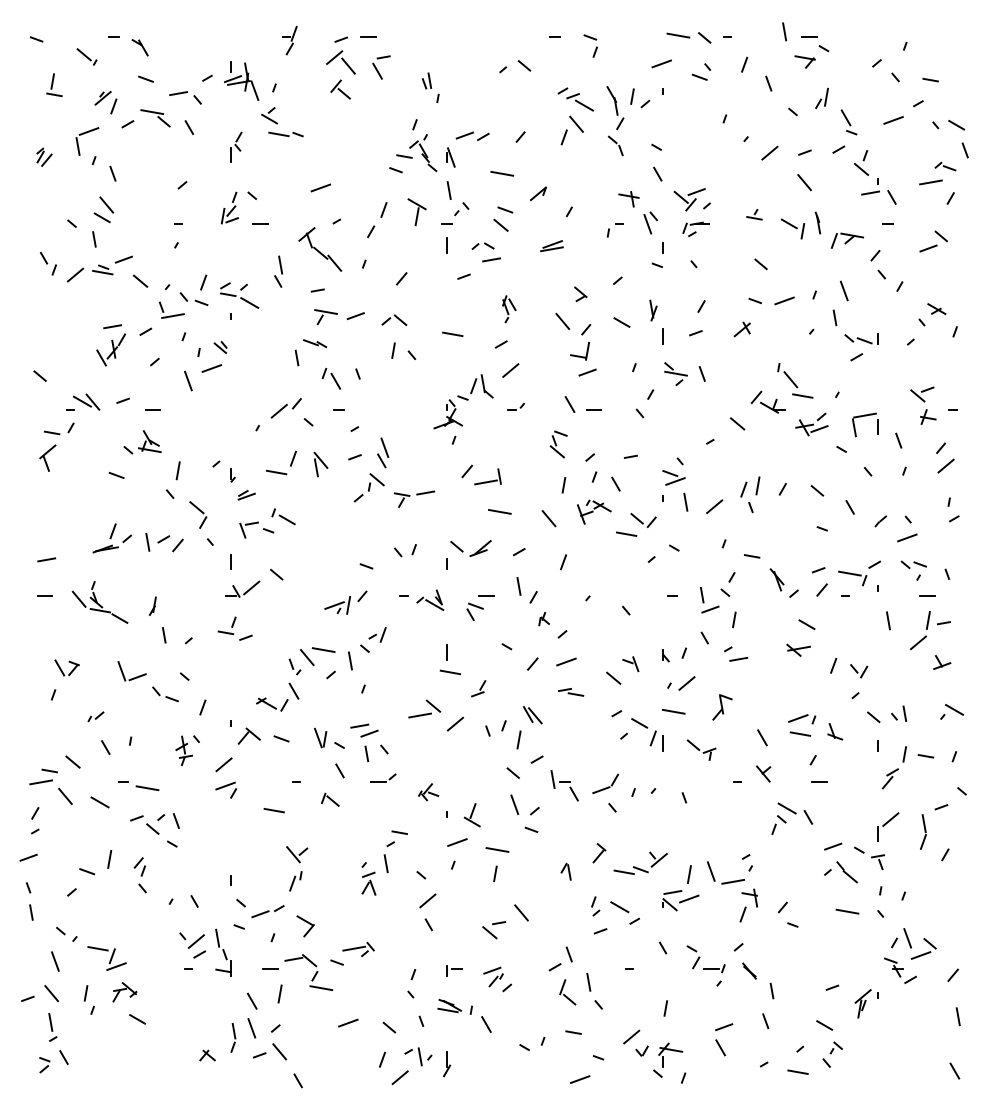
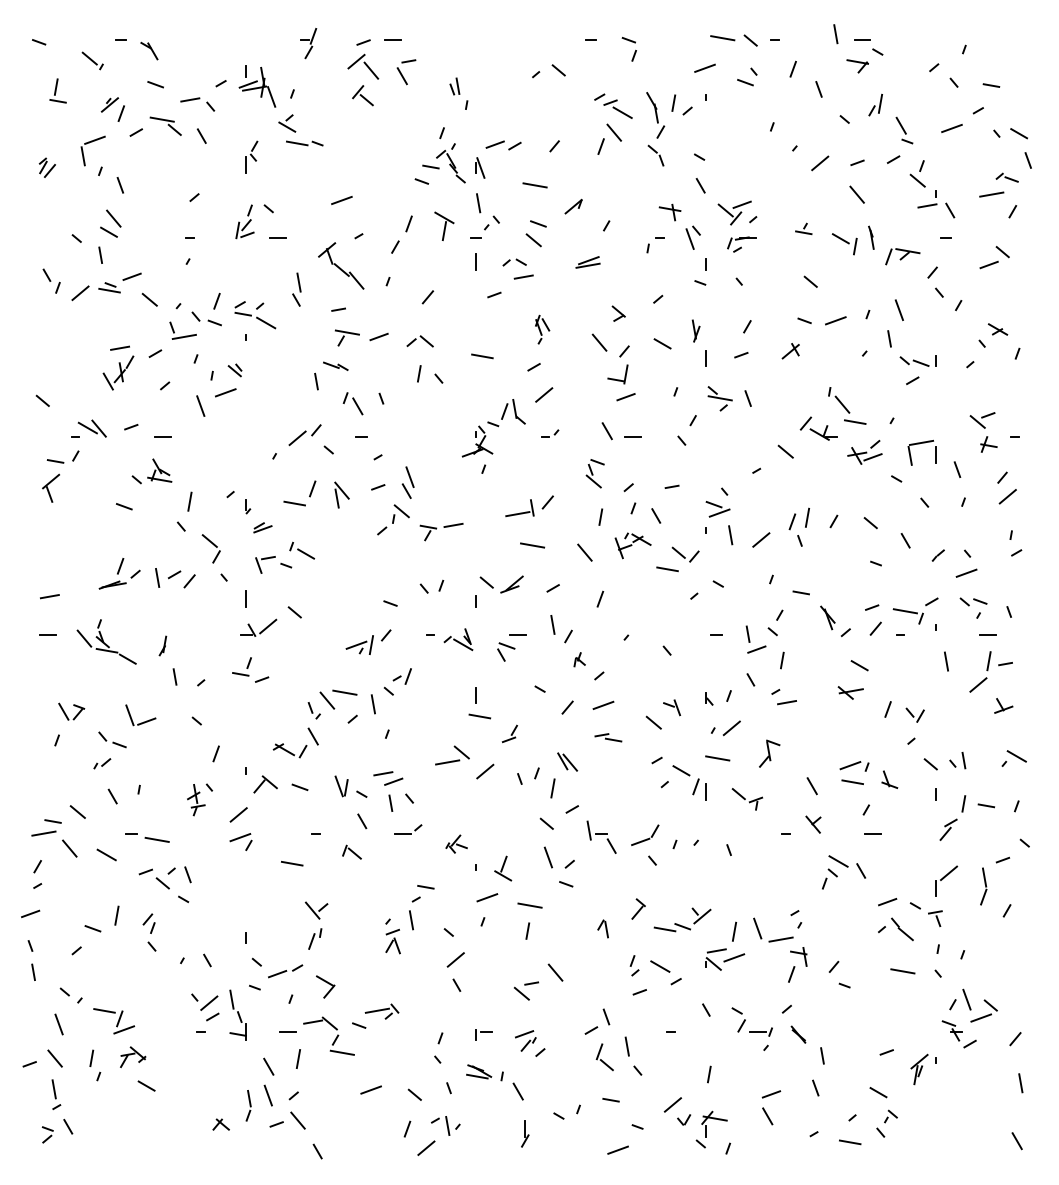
line: (466, 471) -> (547, 502), moved
part: (165, 694) -> (112, 740), moved
part: (446, 1064) -> (524, 1134), moved

